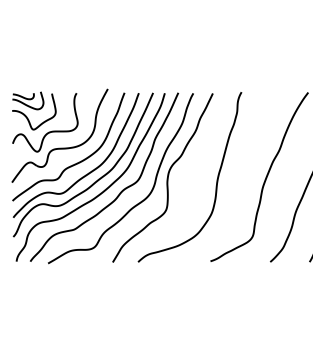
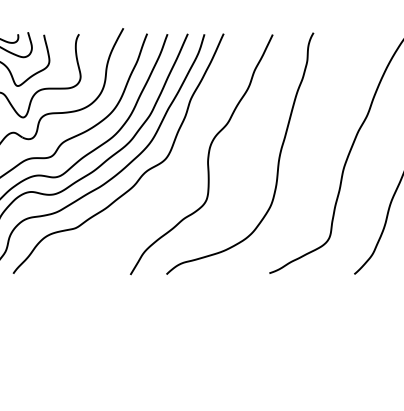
curve: (138, 202) -> (167, 189), removed

